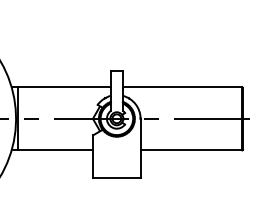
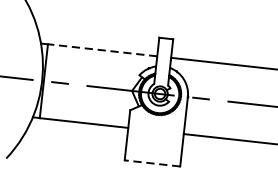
line: (64, 87) -> (102, 50), solid -> dashed
line: (116, 178) -> (151, 163), solid -> dashed

